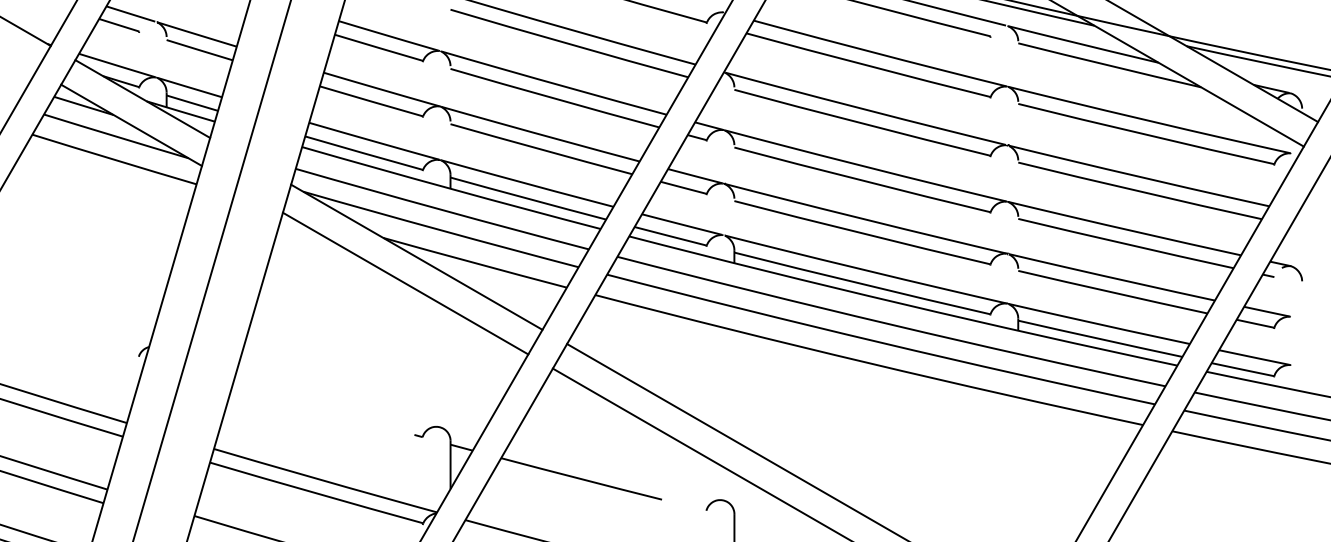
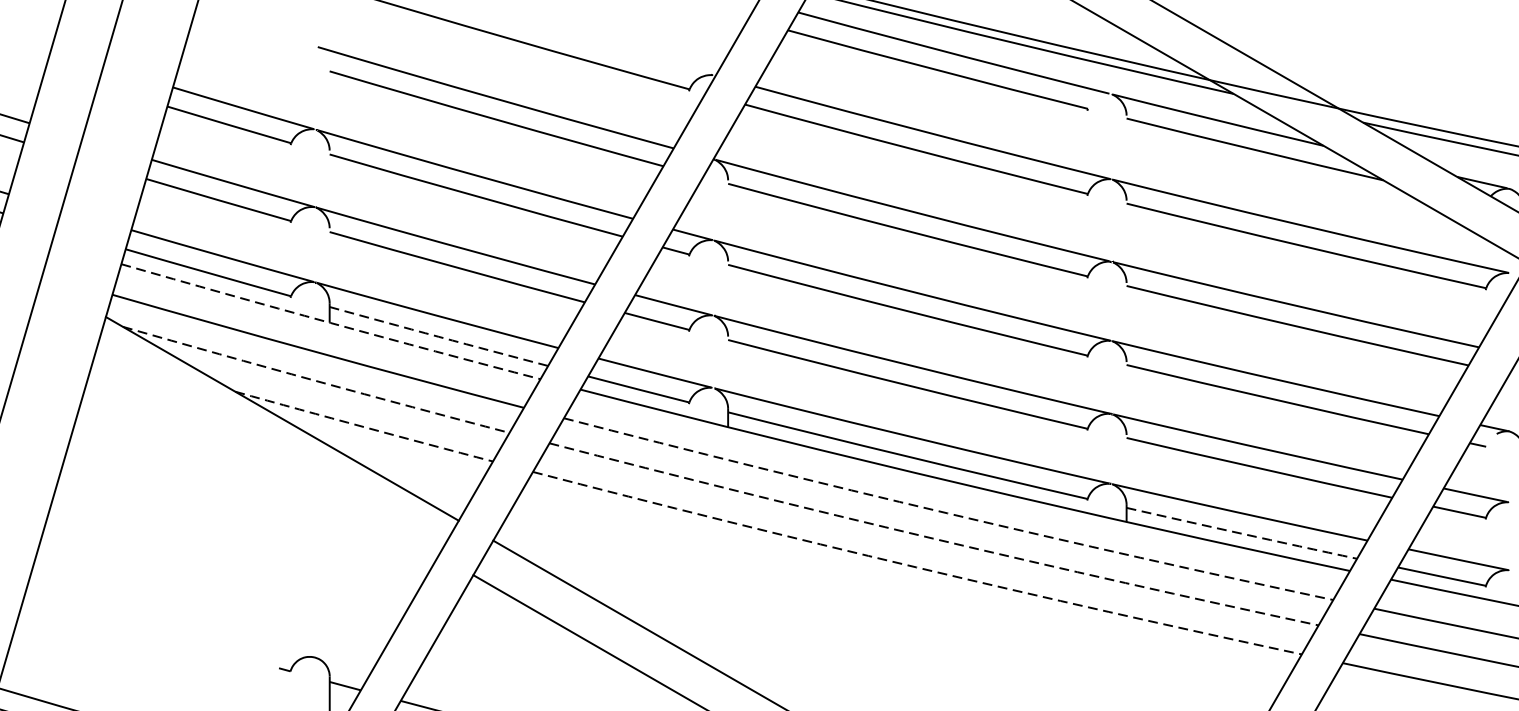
arc: (451, 188) -> (331, 322), solid -> dashed
arc: (528, 198) -> (439, 336), solid -> dashed
arc: (440, 230) -> (315, 381), solid -> dashed
arc: (474, 263) -> (363, 427), solid -> dashed
line: (405, 283) -> (266, 455), removed
arc: (890, 324) -> (947, 513), solid -> dashed
arc: (1100, 339) -> (1242, 534), solid -> dashed
arc: (880, 342) -> (933, 538), solid -> dashed
arc: (868, 363) -> (916, 567), solid -> dashed

